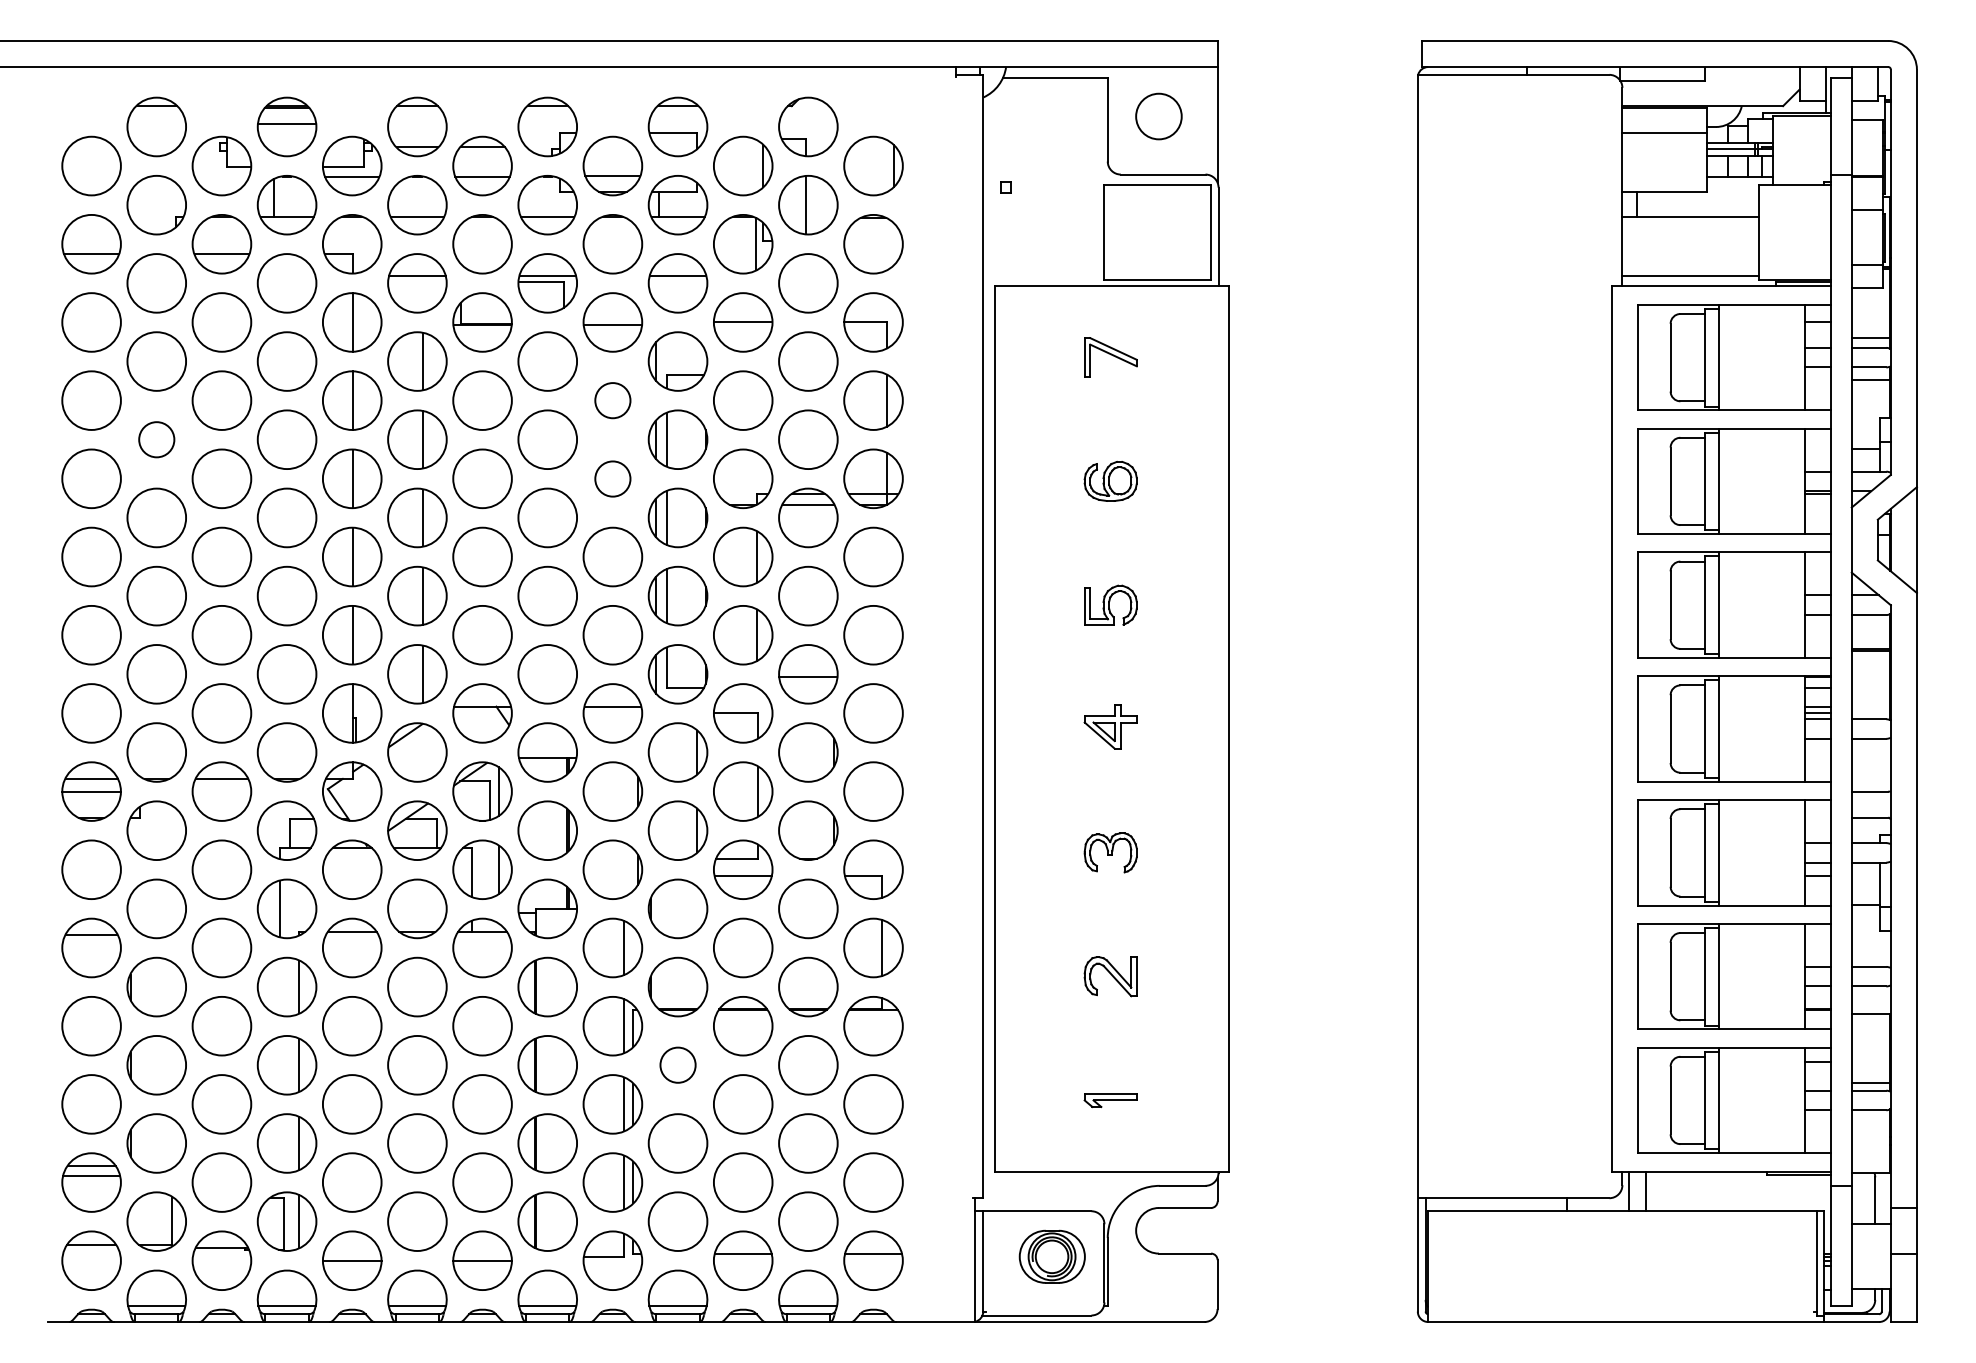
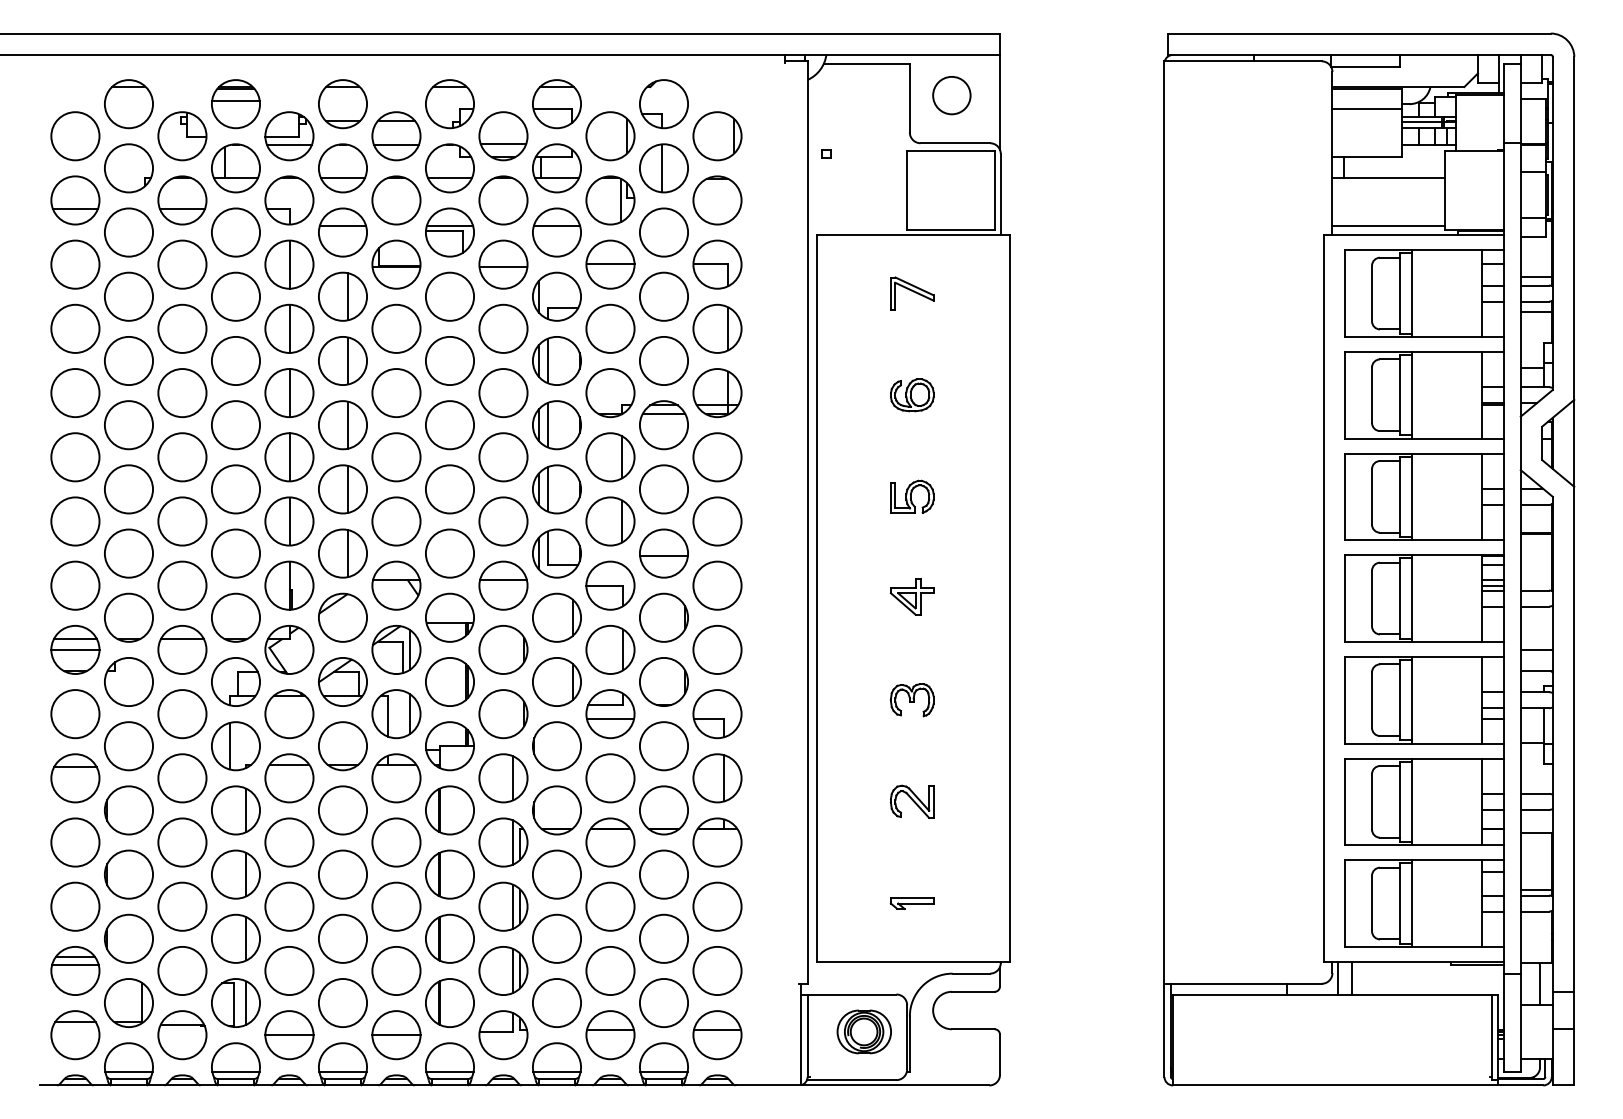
circle: (612, 400) -> (503, 328), size x1.67
circle: (156, 439) -> (128, 360), size x1.67
circle: (612, 479) -> (503, 393), size x1.67
circle: (677, 1065) -> (556, 874), size x1.67

